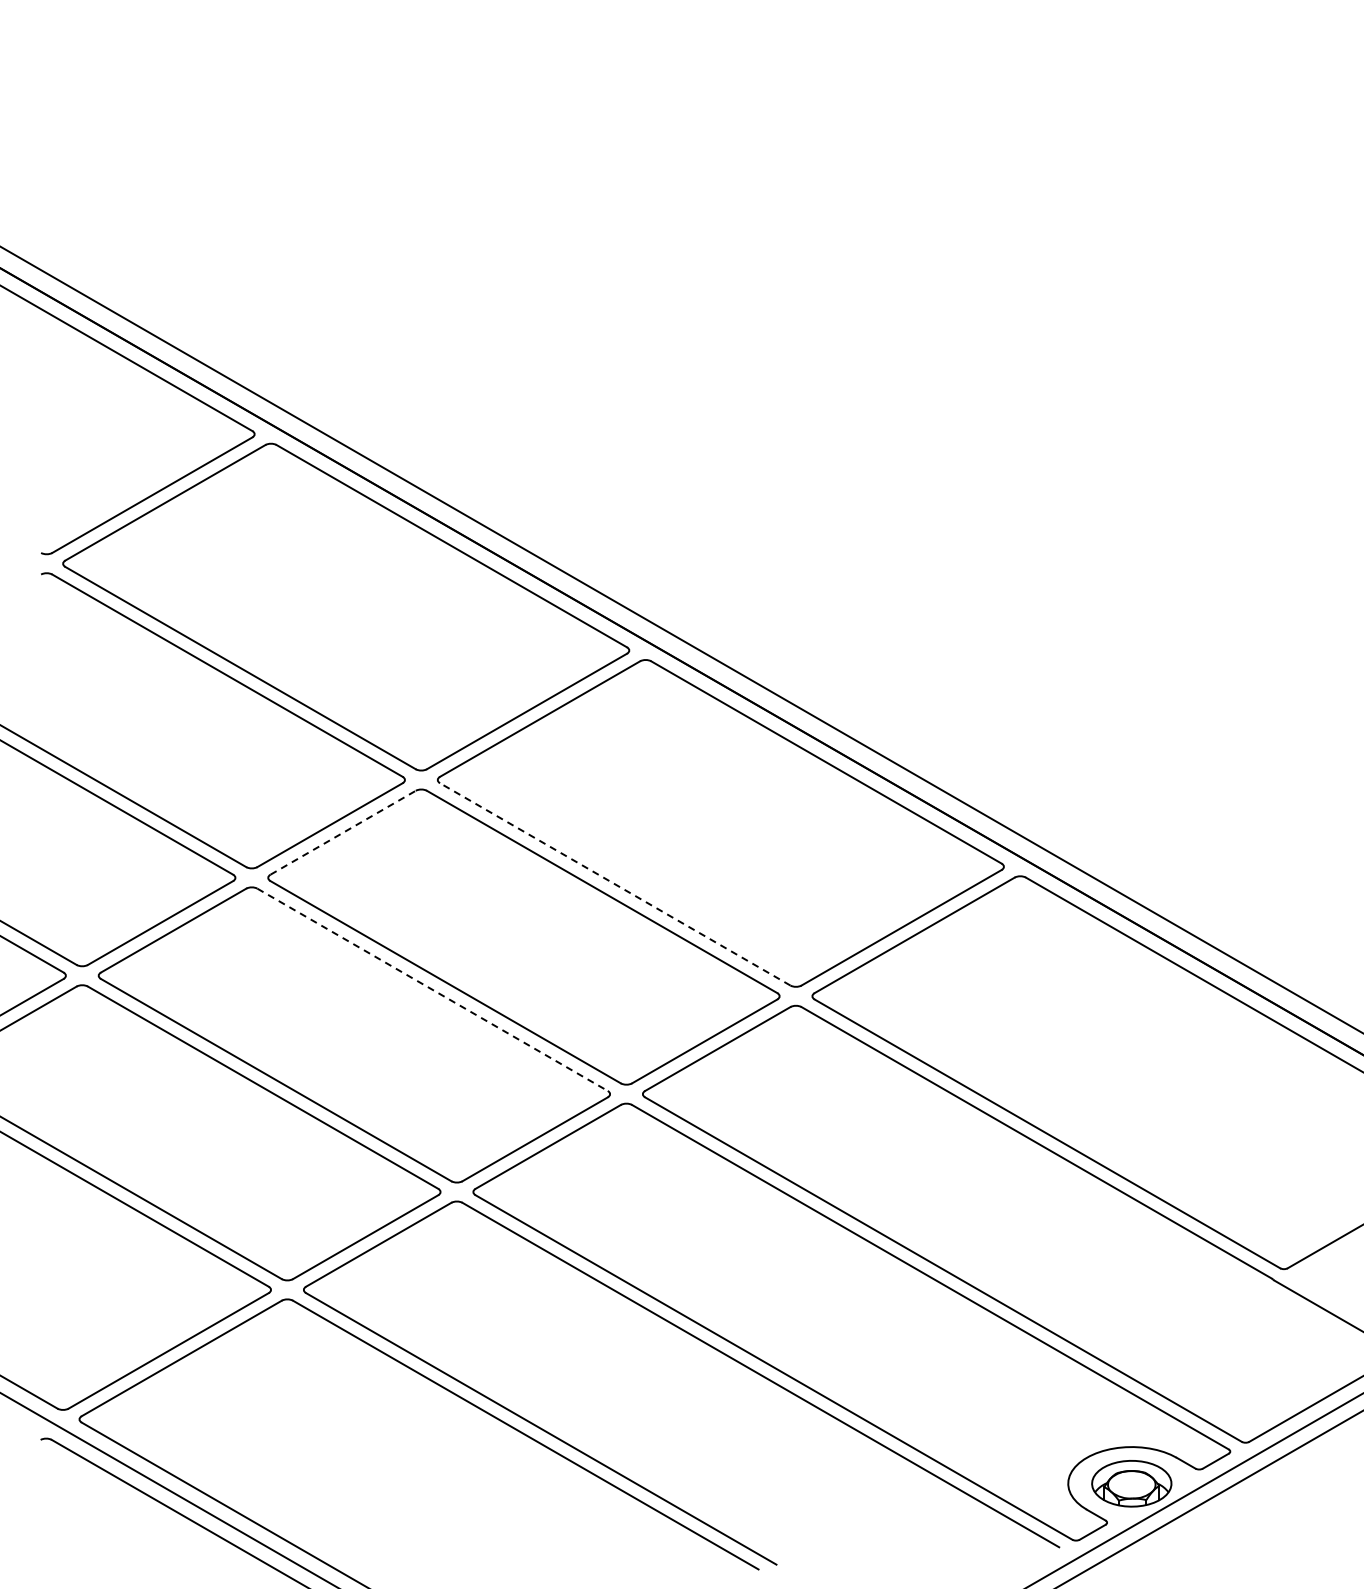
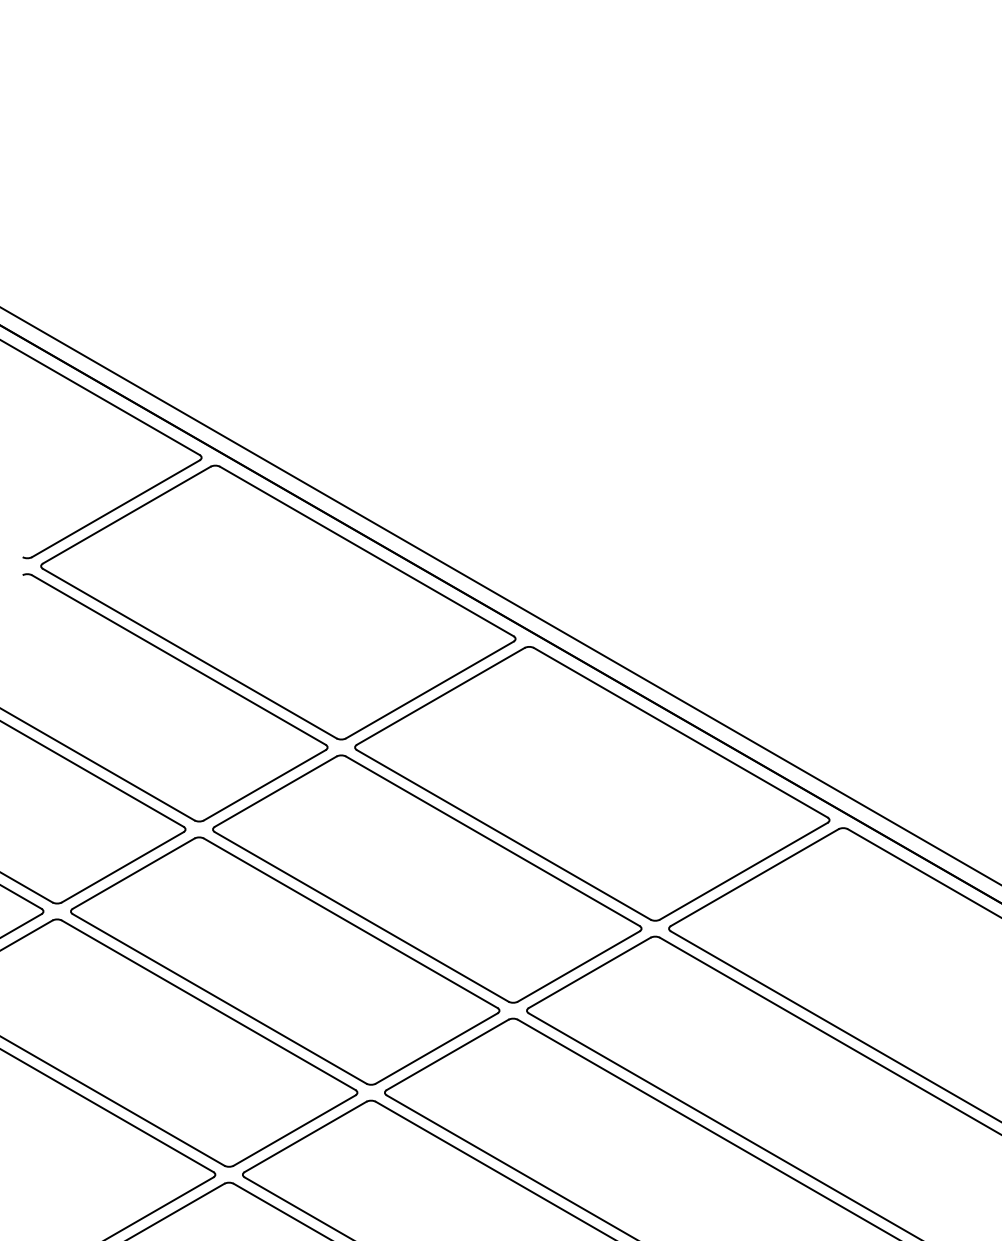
line: (343, 832) -> (276, 791), dashed -> solid
line: (614, 884) -> (503, 835), dashed -> solid
line: (433, 990) -> (351, 923), dashed -> solid

